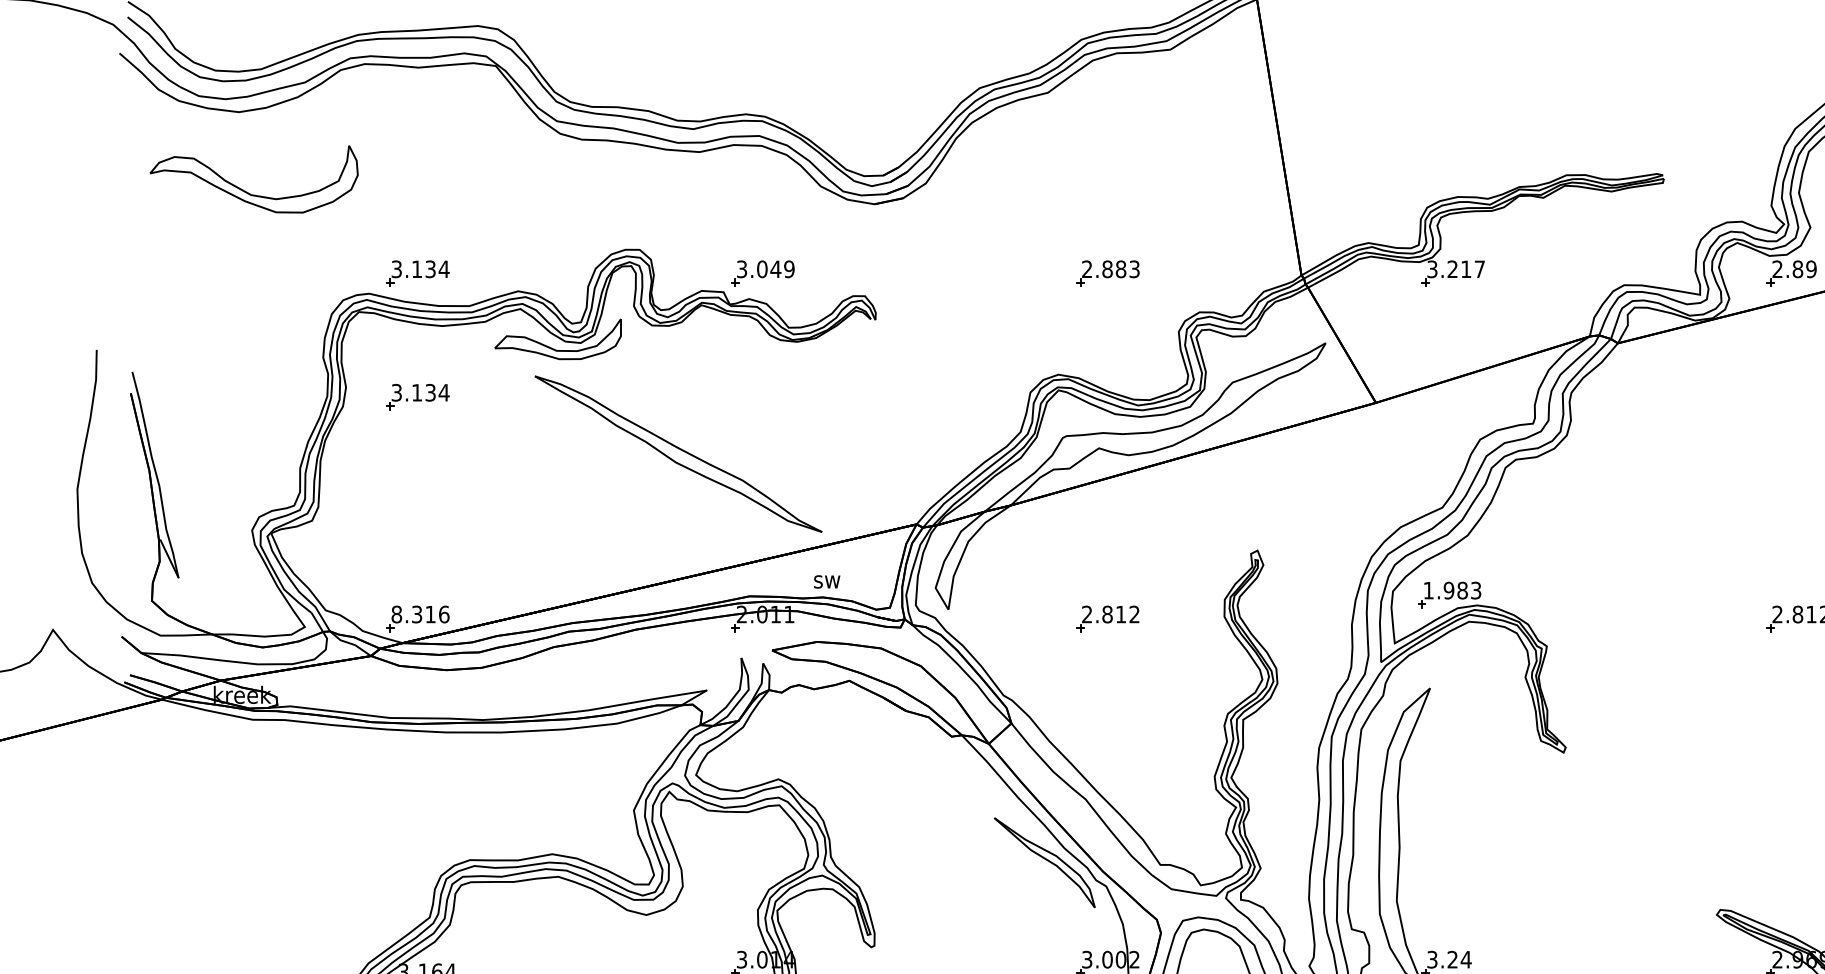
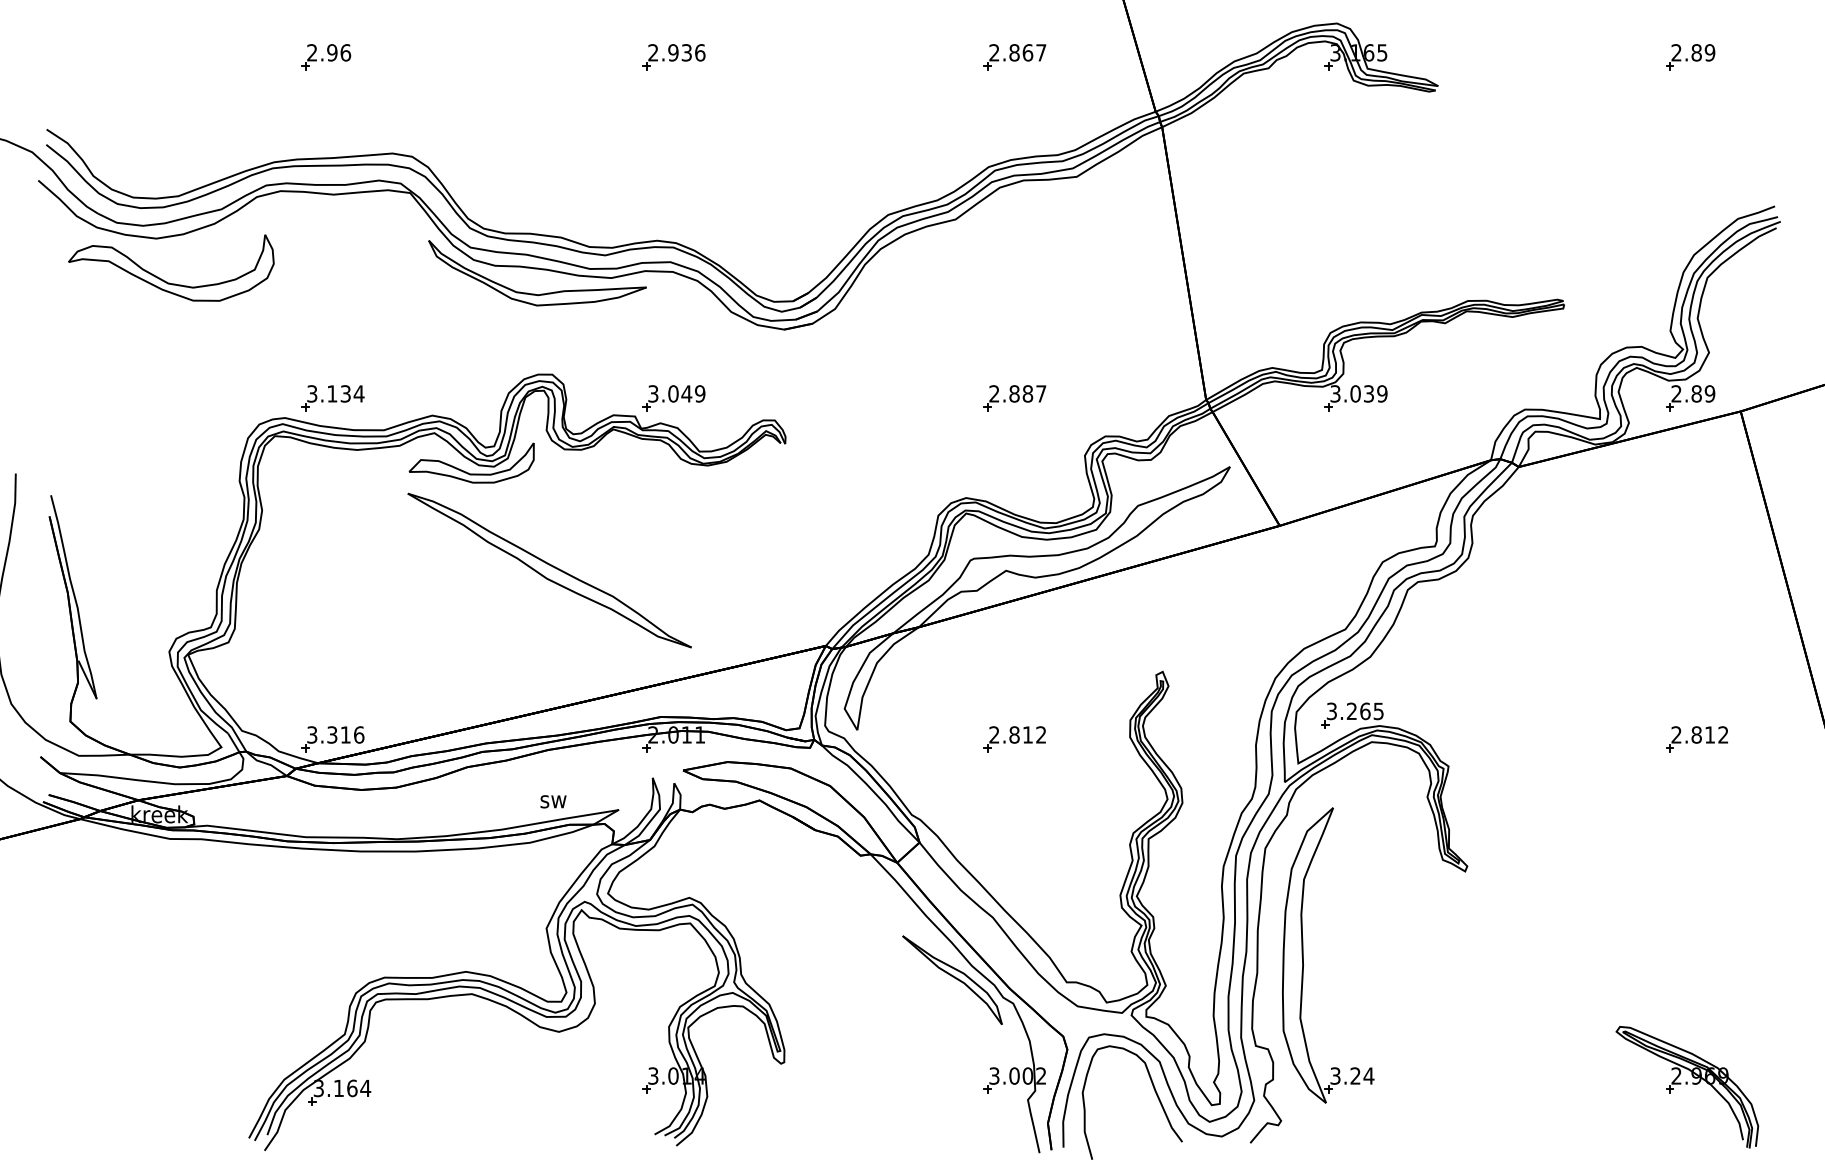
part: (622, 167) -> (535, 293), added
part: (248, 191) -> (165, 280), moved
text: (1134, 268) -> (1041, 393), 2.883 -> 2.887
text: (1465, 268) -> (1368, 393), 3.217 -> 3.039
part: (417, 397) -> (332, 520), removed
part: (678, 454) -> (549, 570), moved
text: (827, 581) -> (553, 801), moved
text: (1451, 590) -> (1354, 711), 1.983 -> 3.265
text: (397, 614) -> (312, 734), 8.316 -> 3.316

